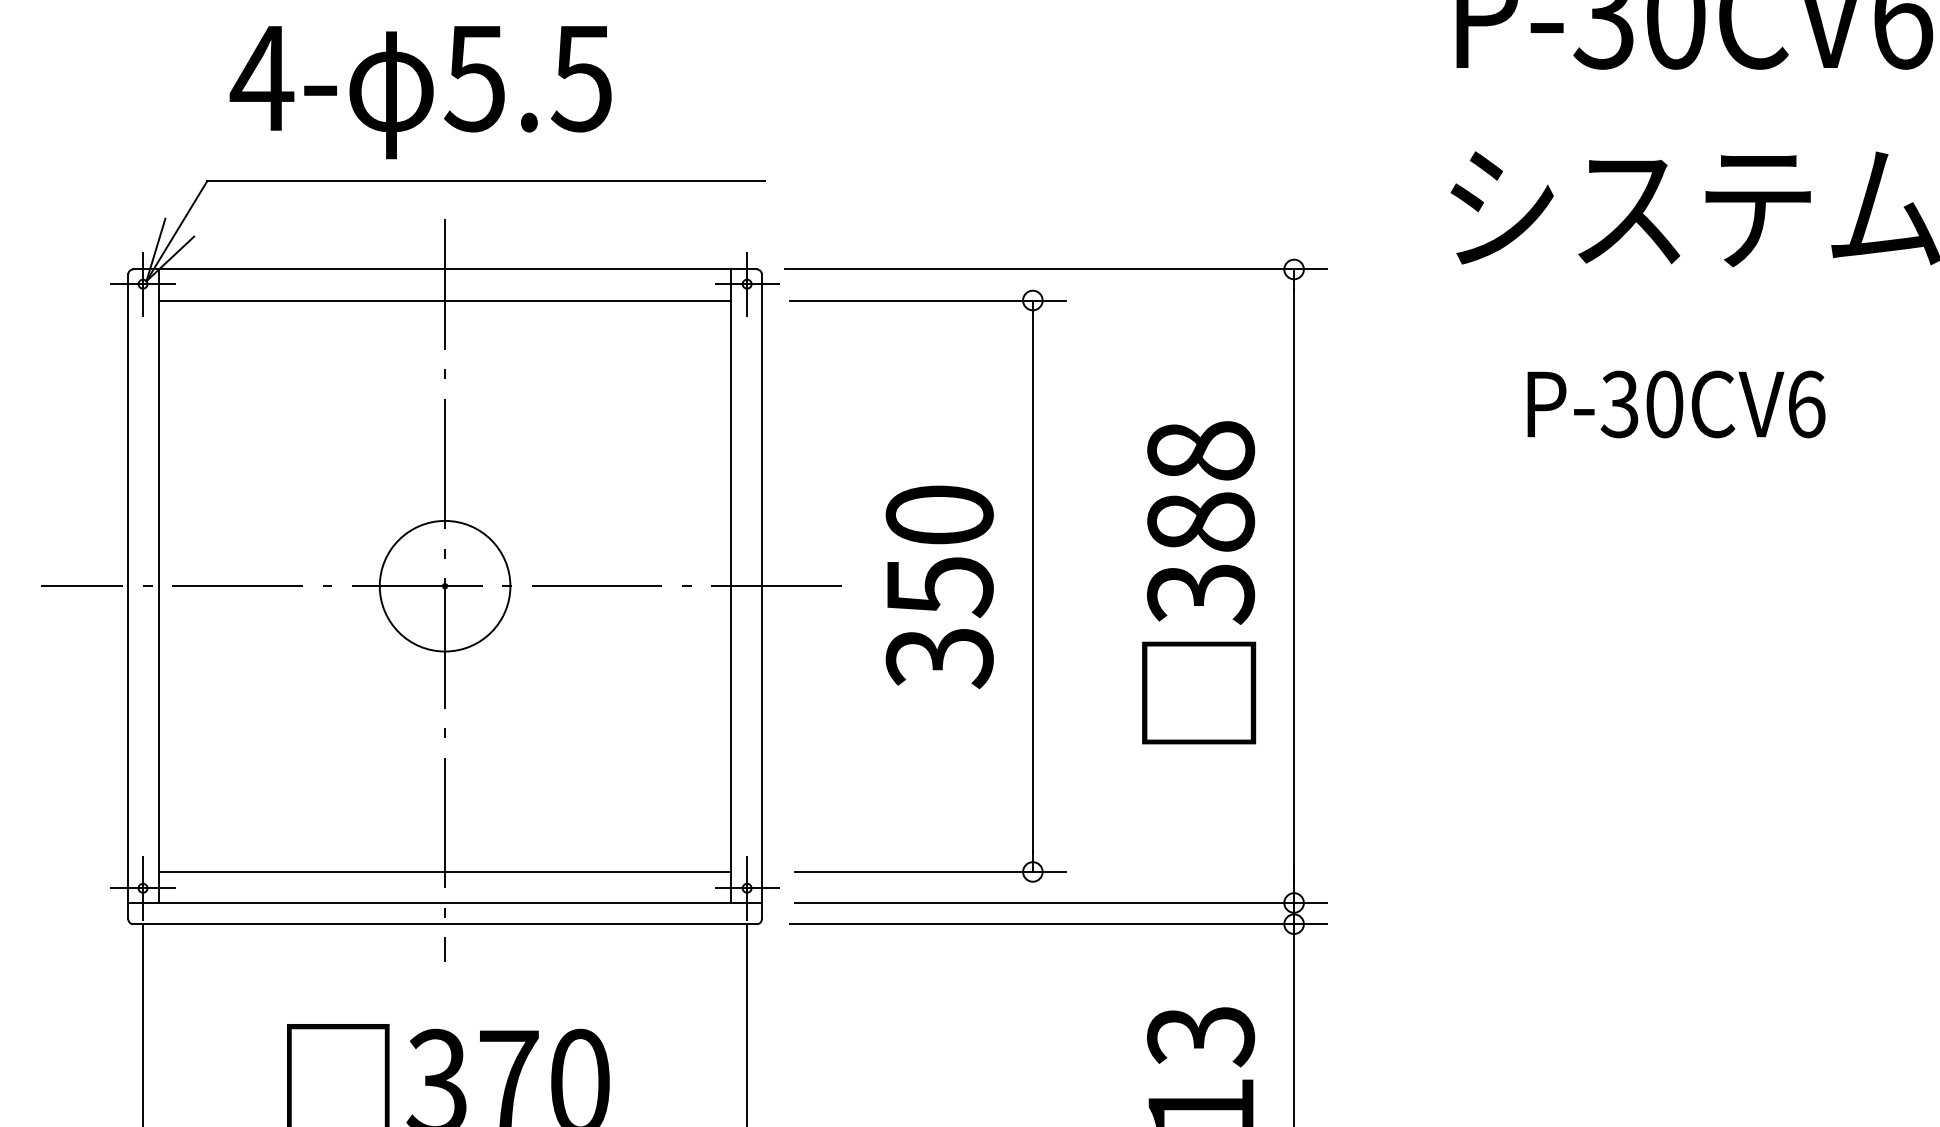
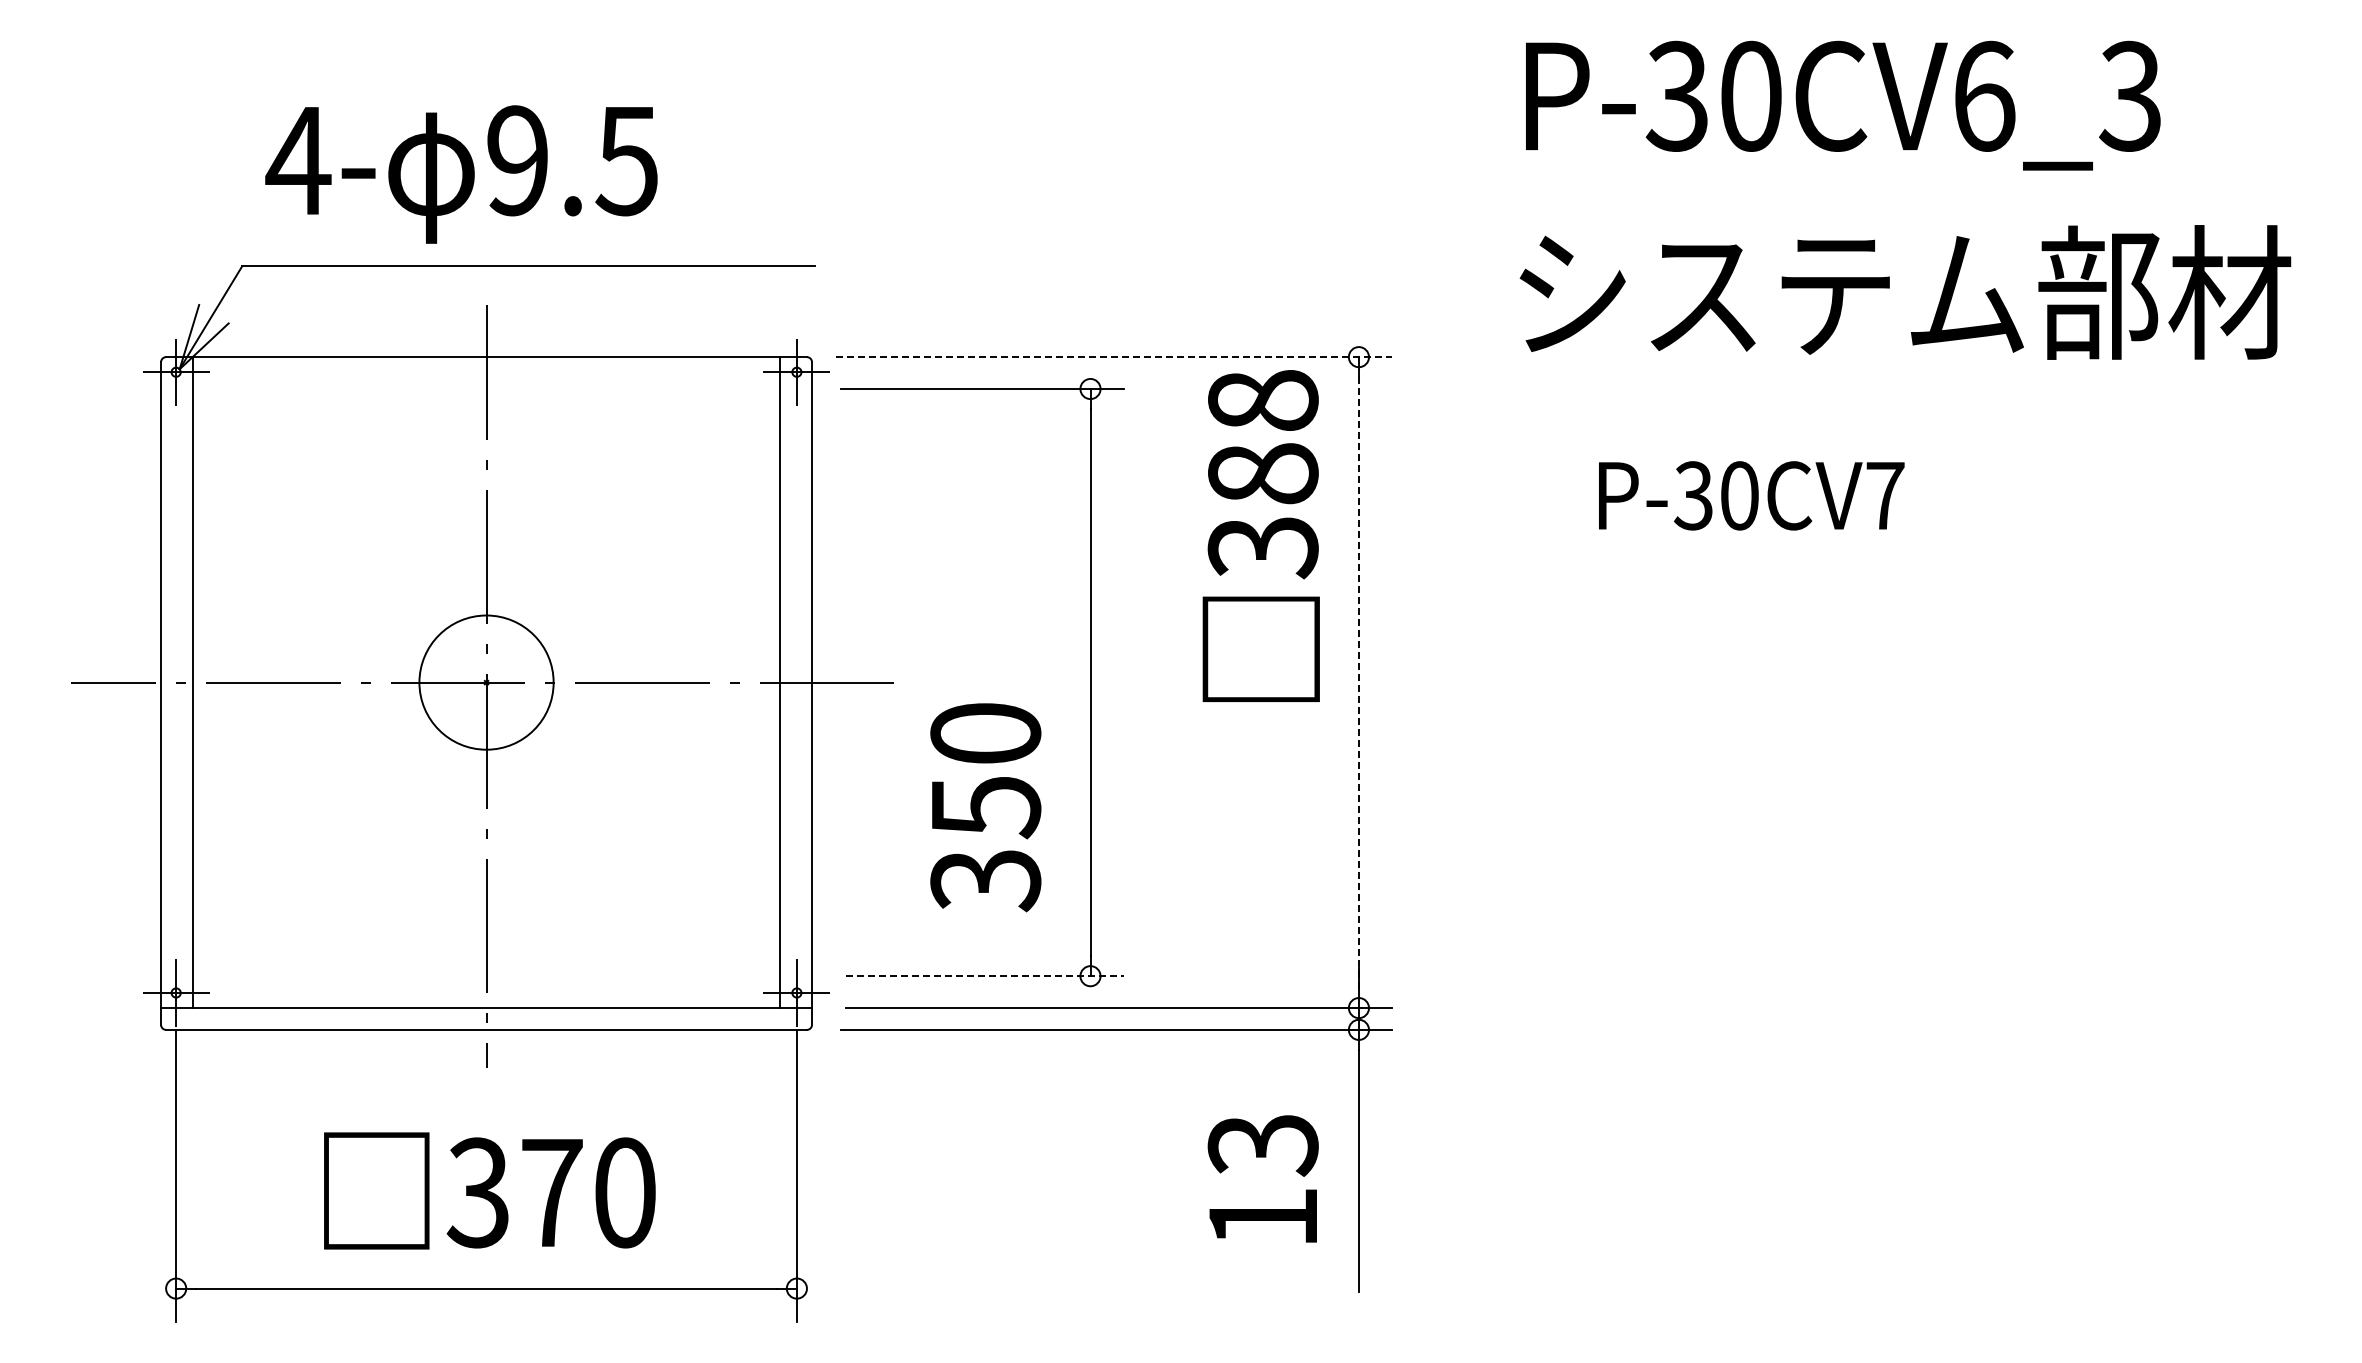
text: (474, 78) -> (516, 160), 5.5 -> 9.5
line: (1056, 269) -> (1114, 357), solid -> dashed
line: (445, 300) -> (486, 389), removed
text: (1806, 404) -> (1885, 495), P-30CV6 -> P-30CV7
text: (1198, 582) -> (1260, 535), moved
text: (939, 587) -> (985, 807), moved
line: (1293, 587) -> (1358, 683), solid -> dashed
line: (445, 872) -> (486, 976), removed
line: (930, 872) -> (985, 976), solid -> dashed

